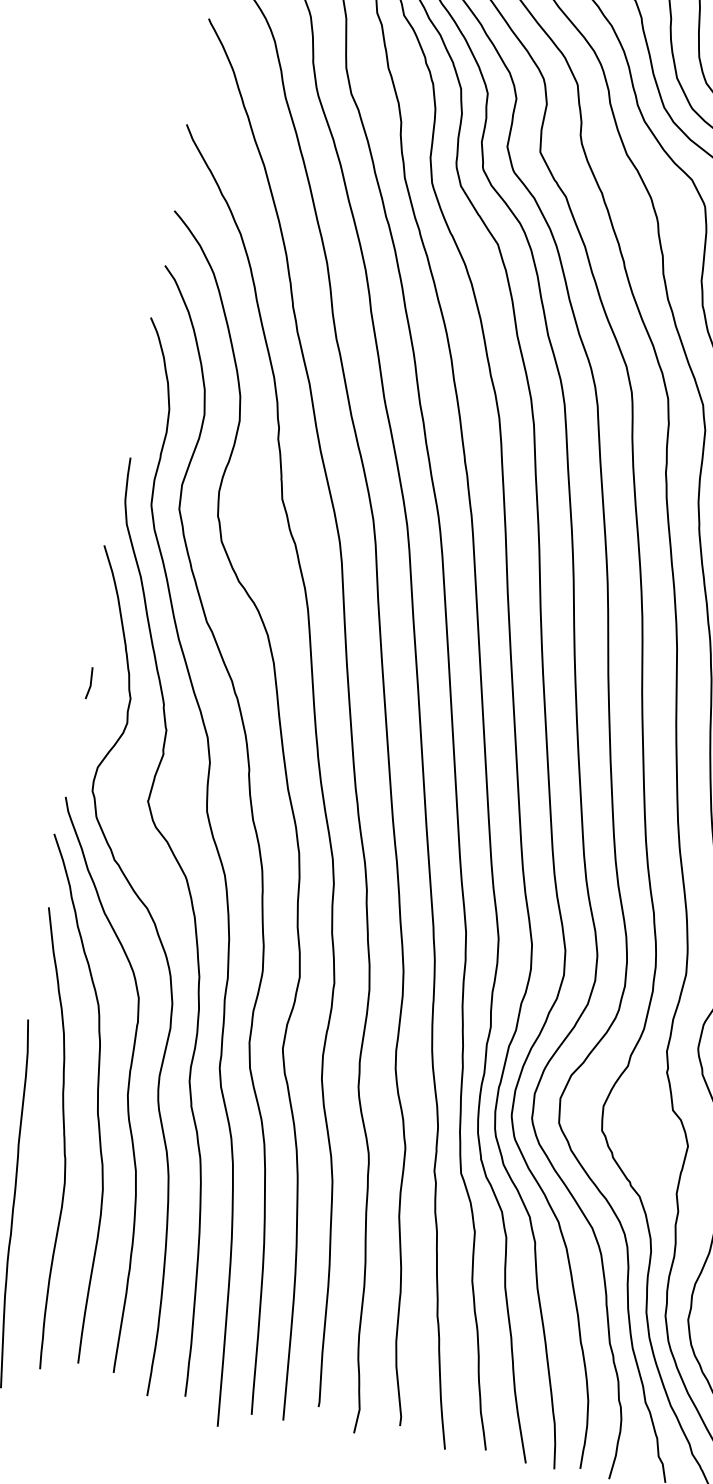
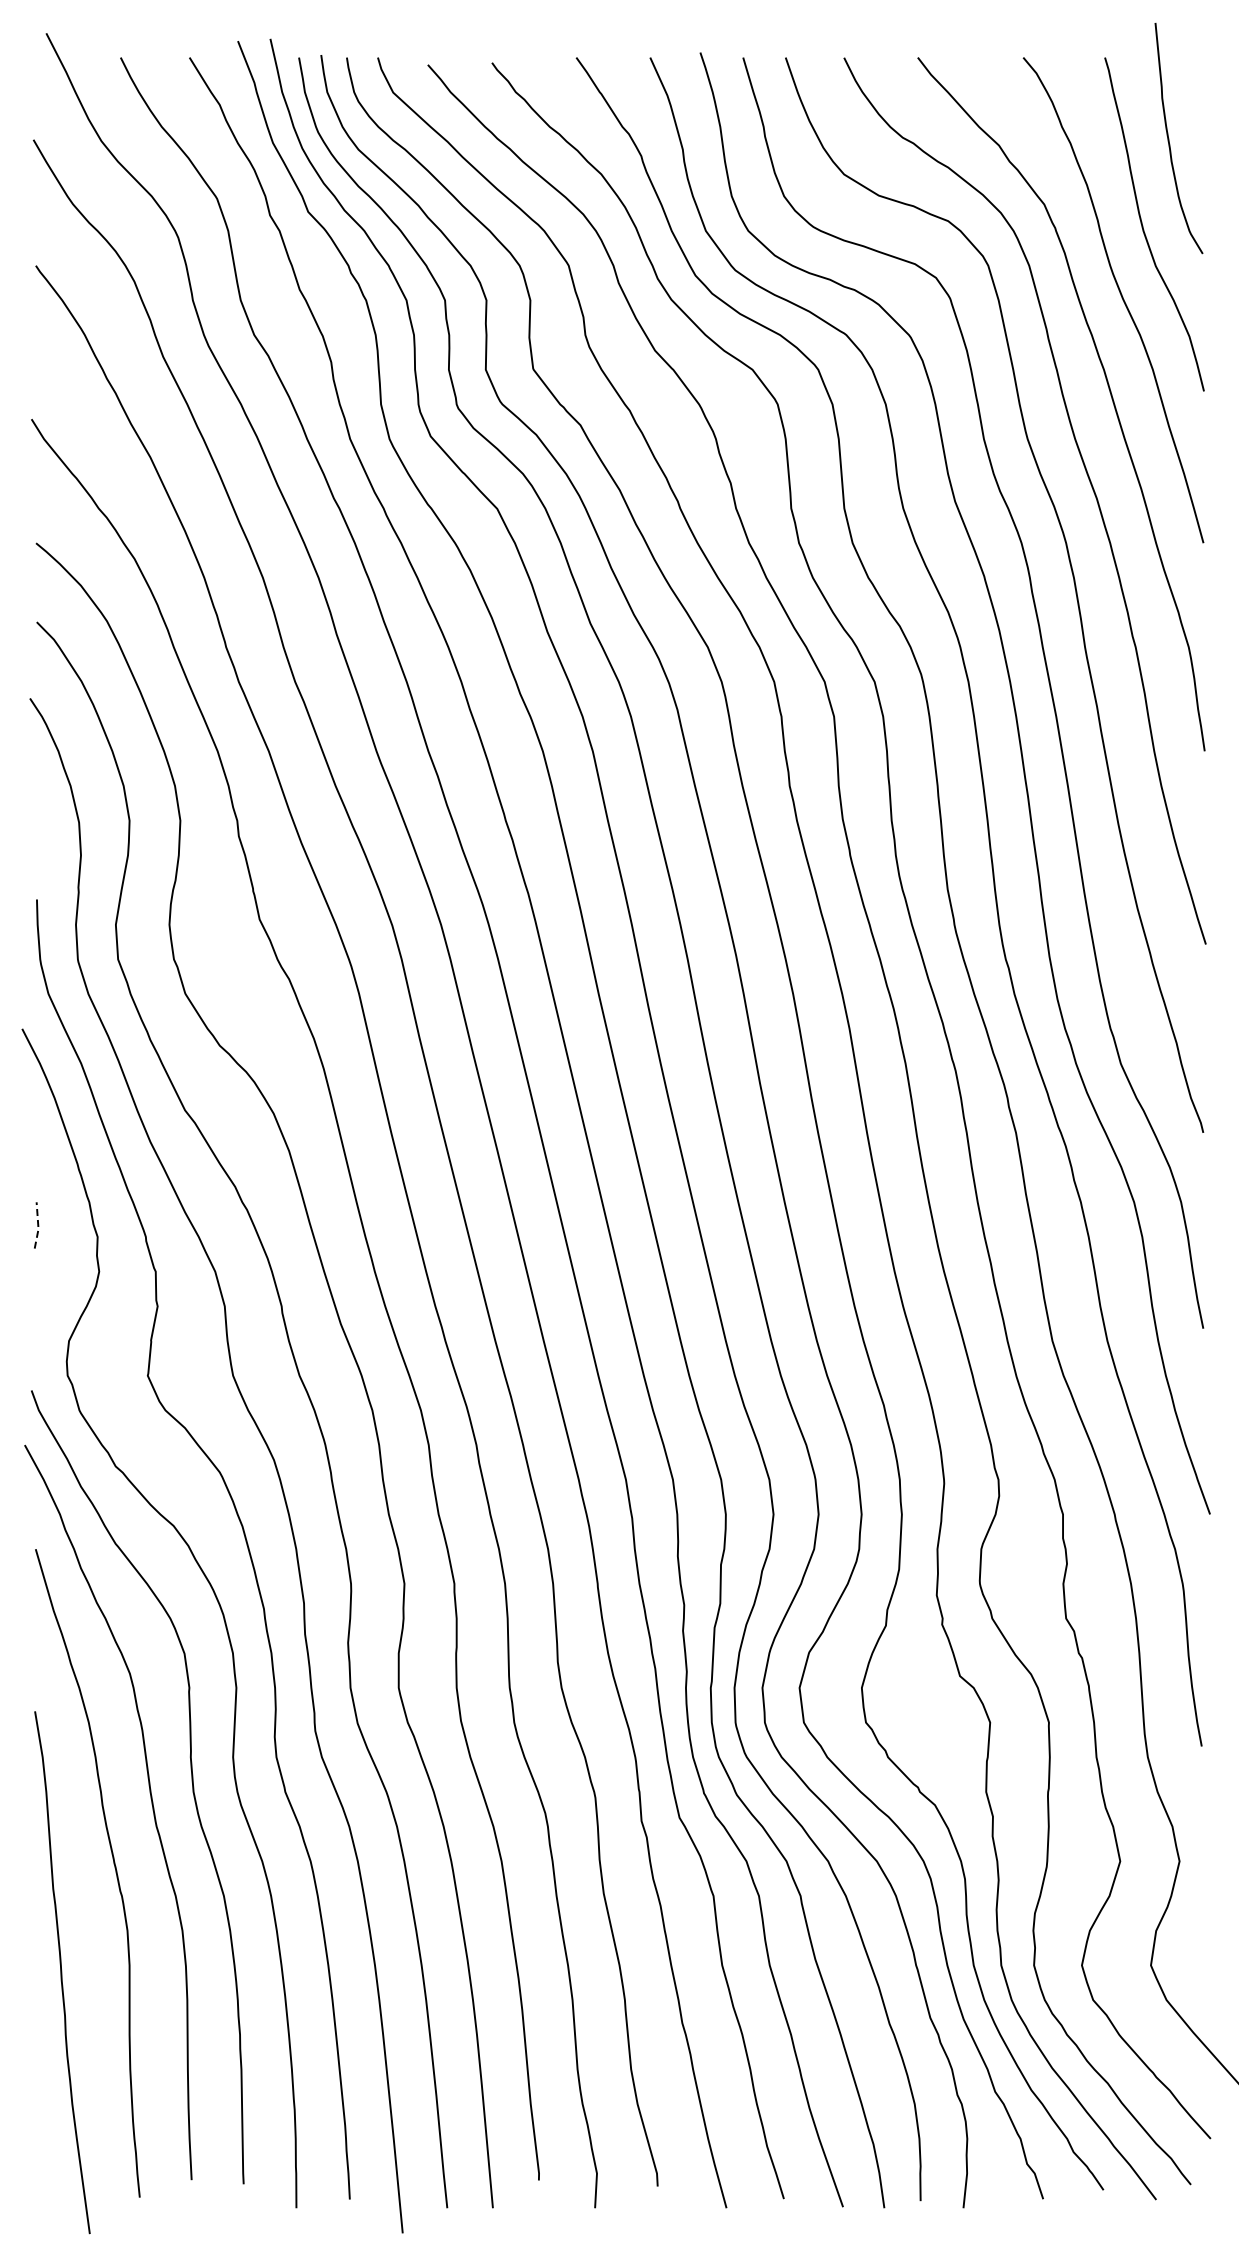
line: (90, 684) -> (38, 1226), solid -> dashed

